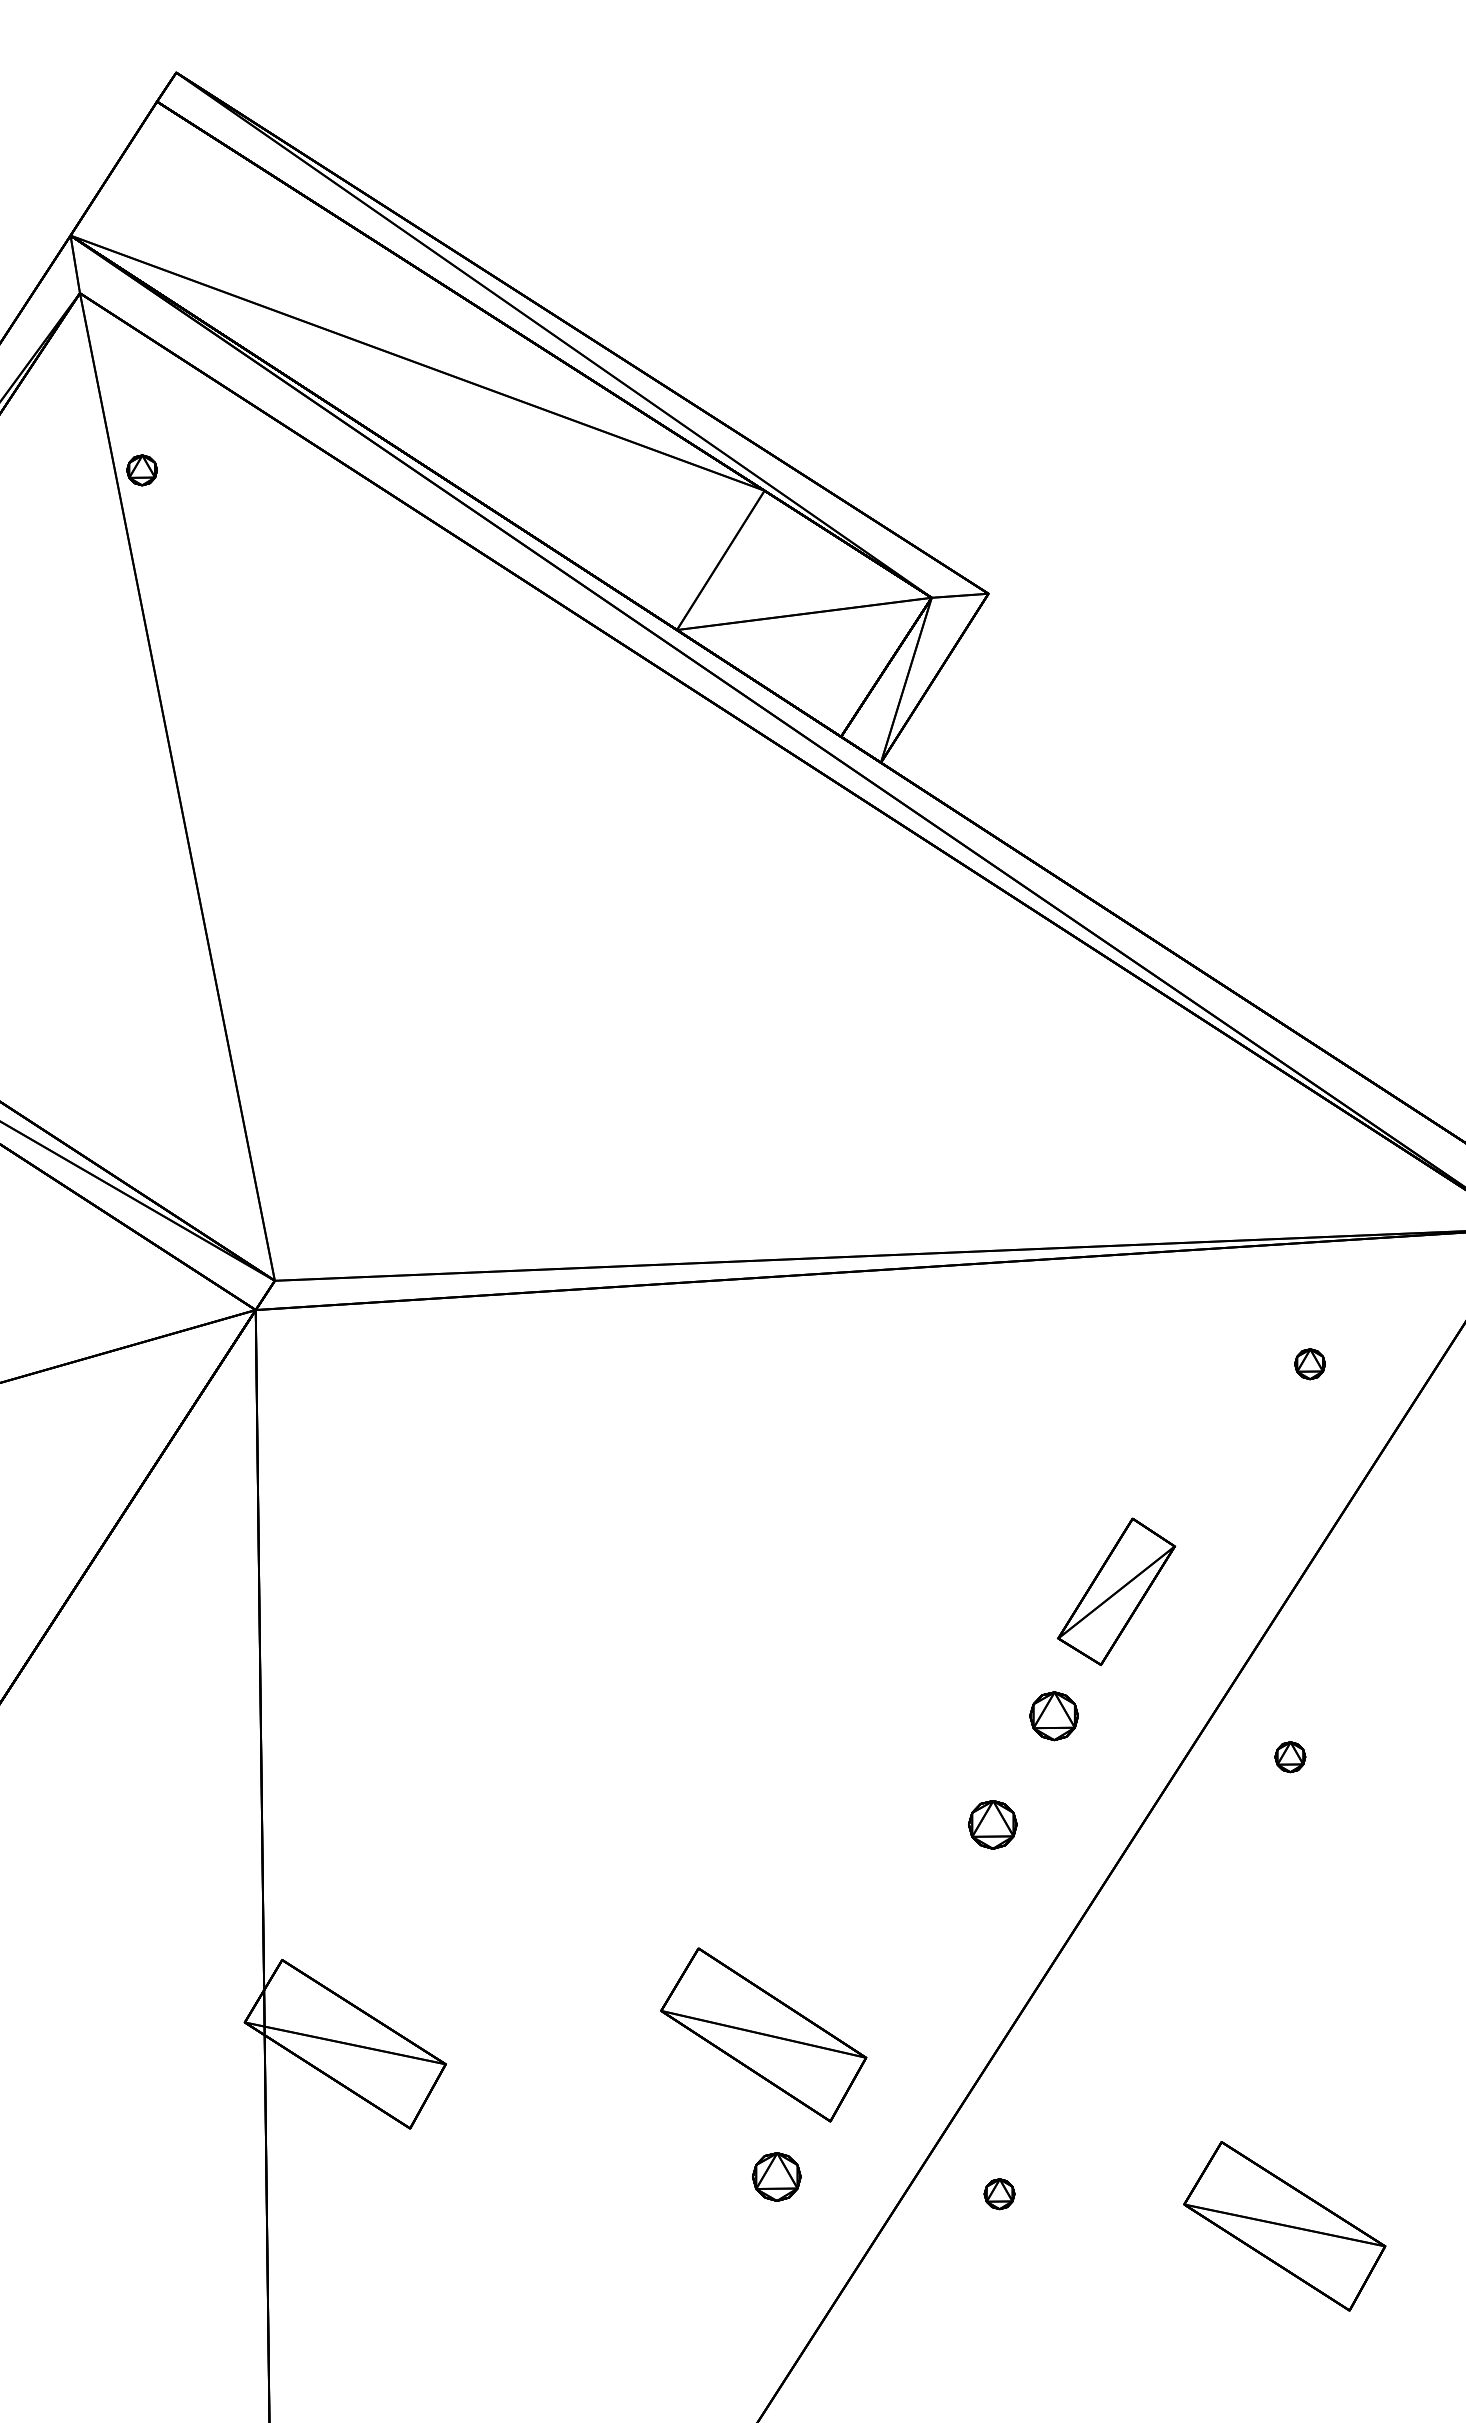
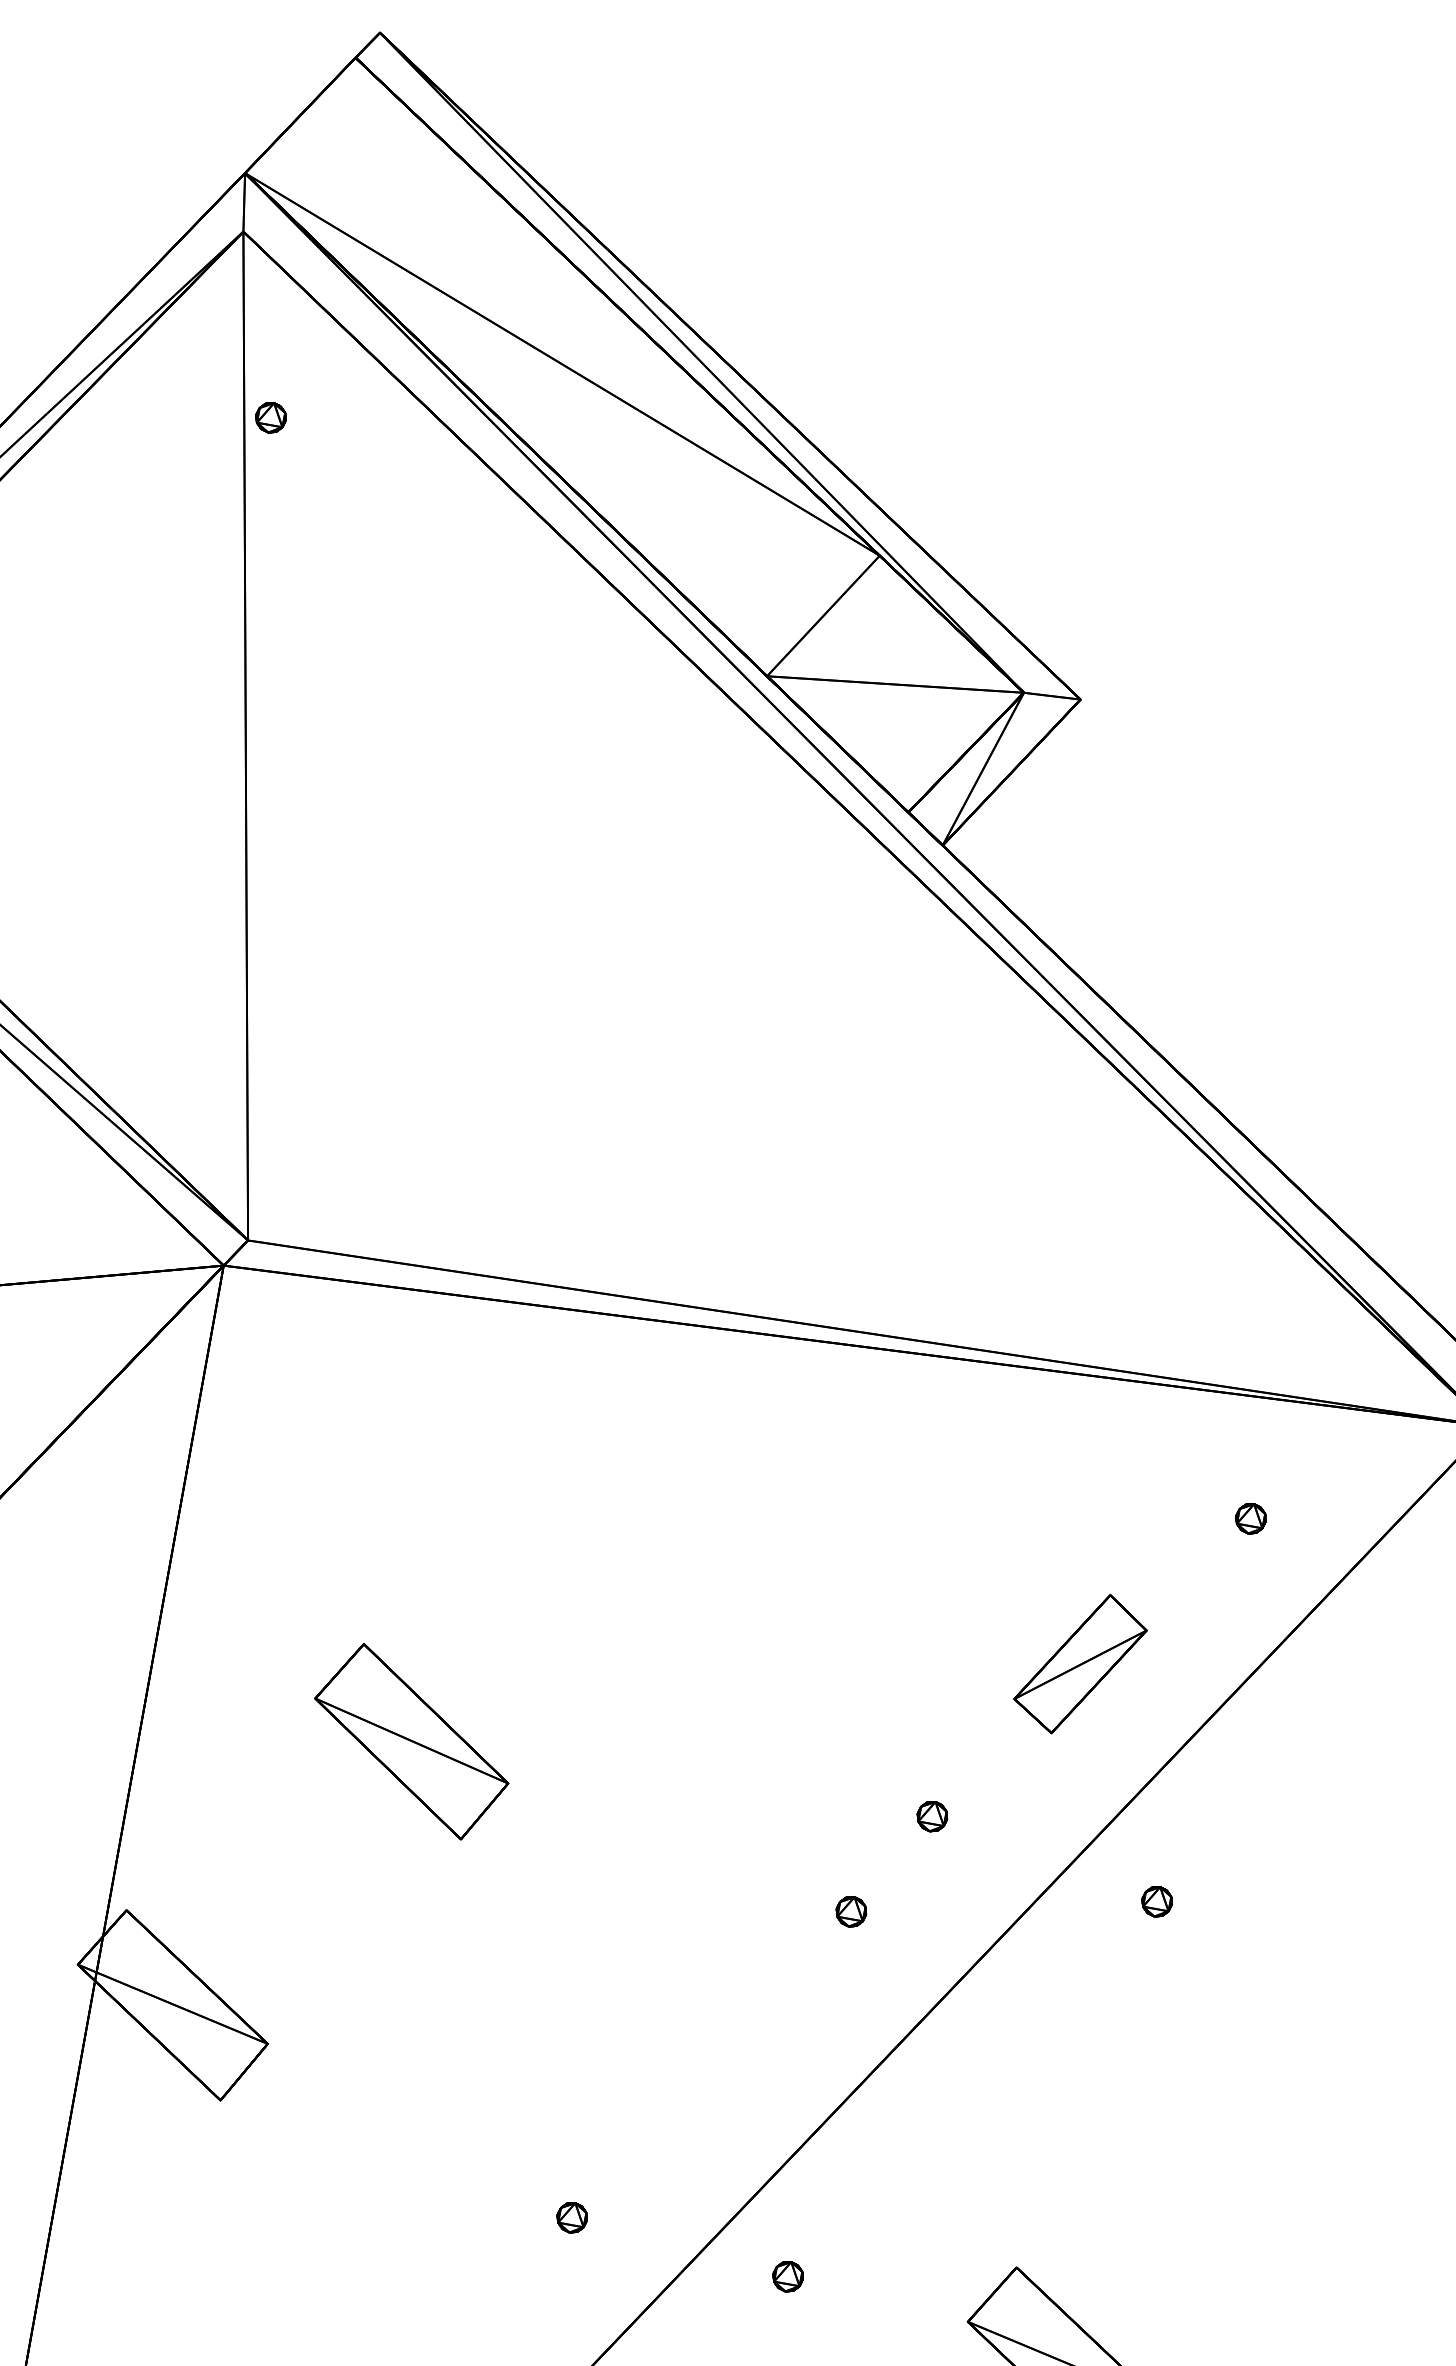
part: (1116, 1591) -> (1080, 1663), moved
part: (1053, 1715) -> (931, 1815), size x0.62
part: (992, 1824) -> (851, 1911), size x0.62
part: (763, 2034) -> (411, 1741), moved
part: (776, 2177) -> (571, 2217), size x0.62

